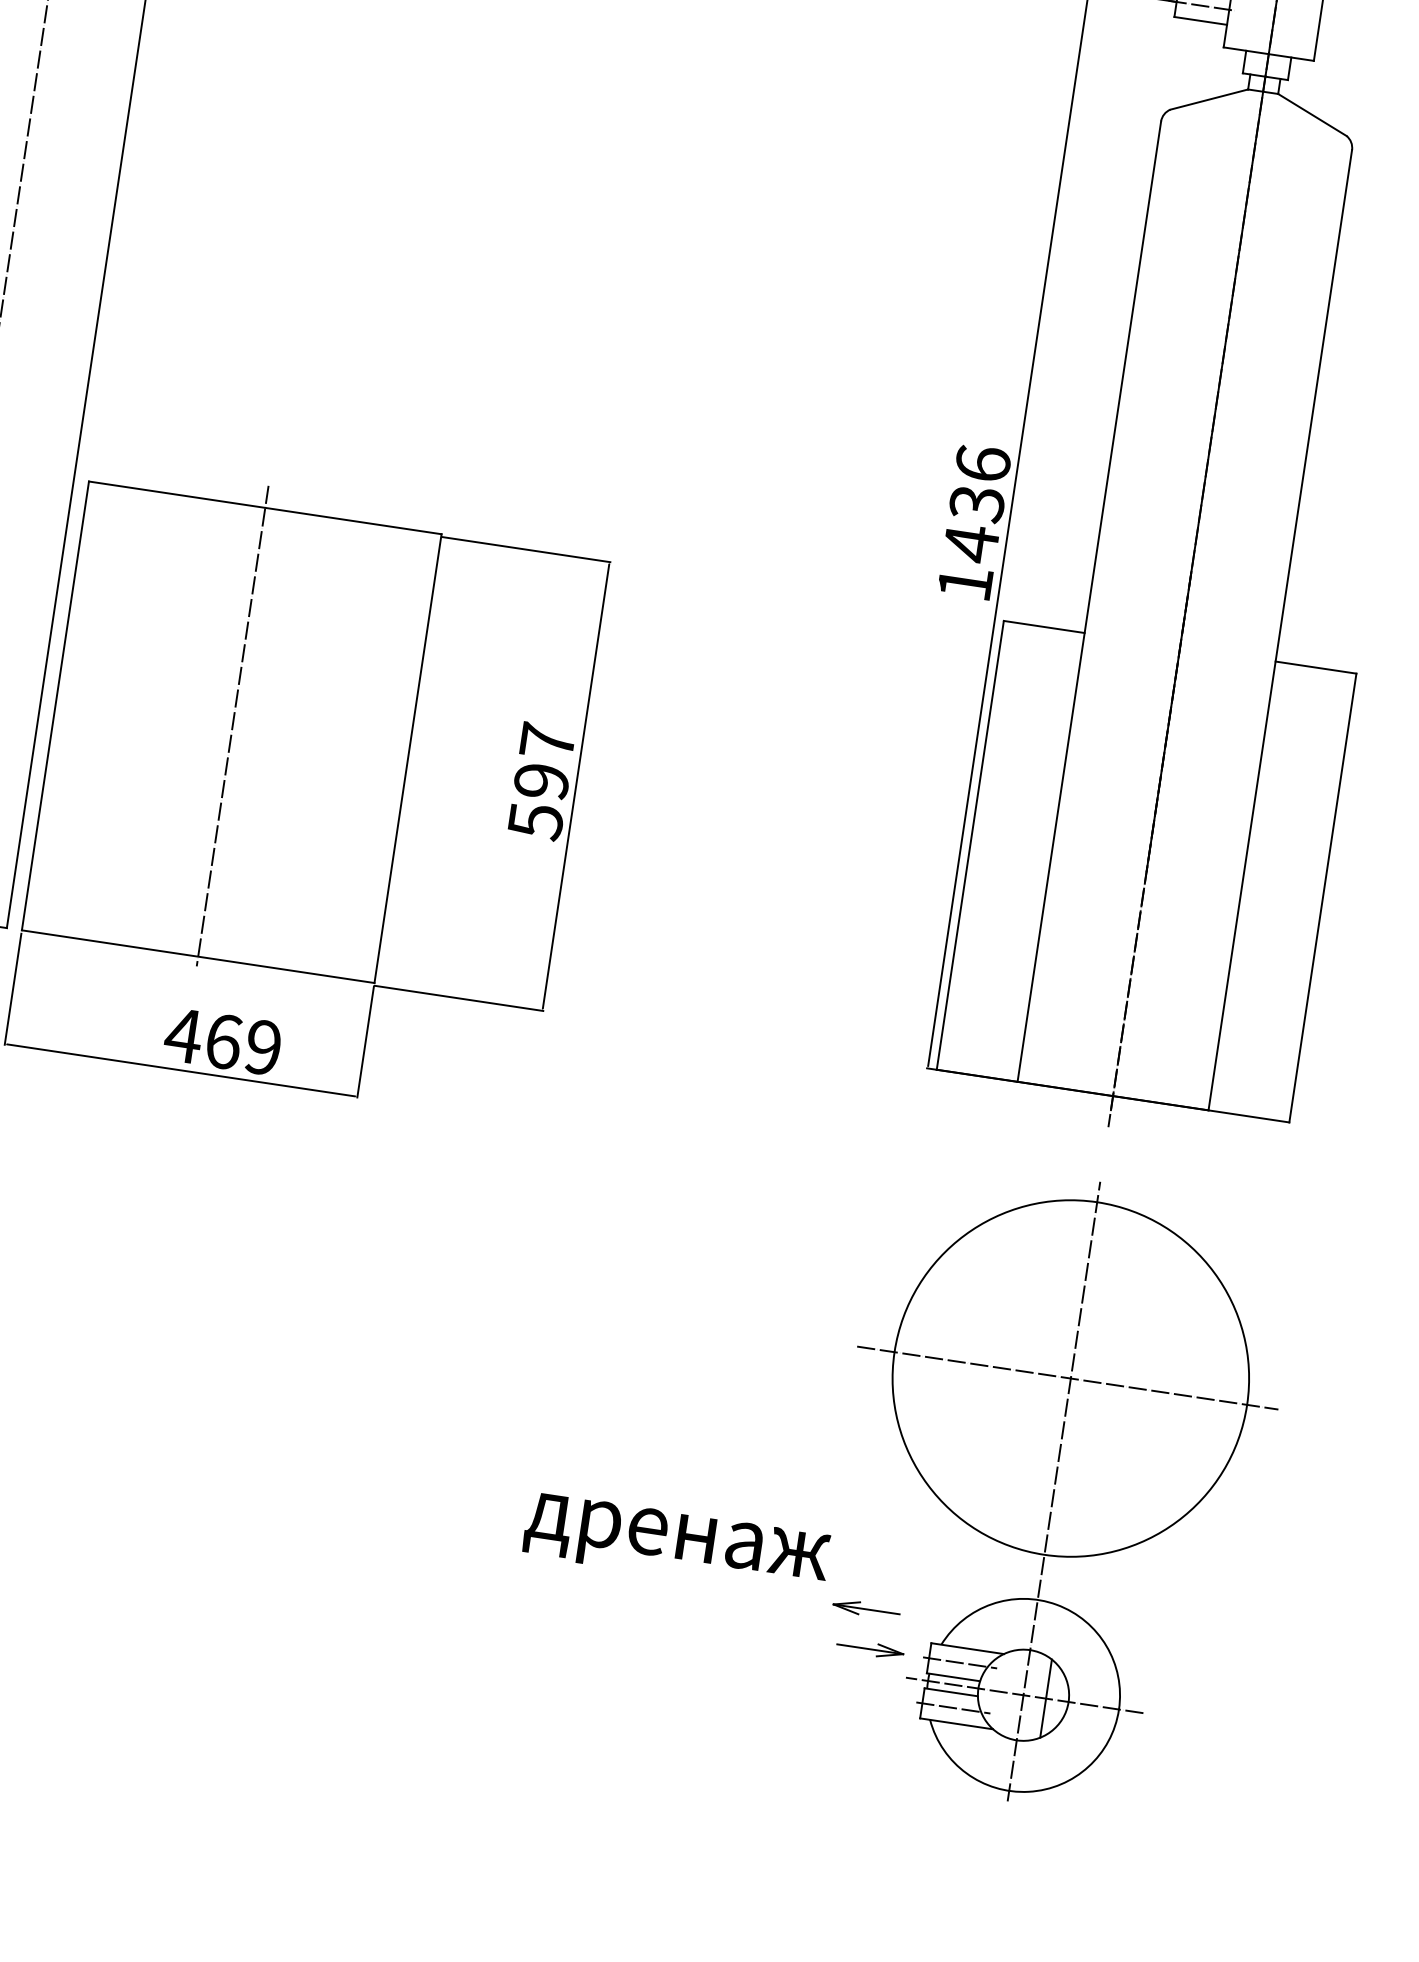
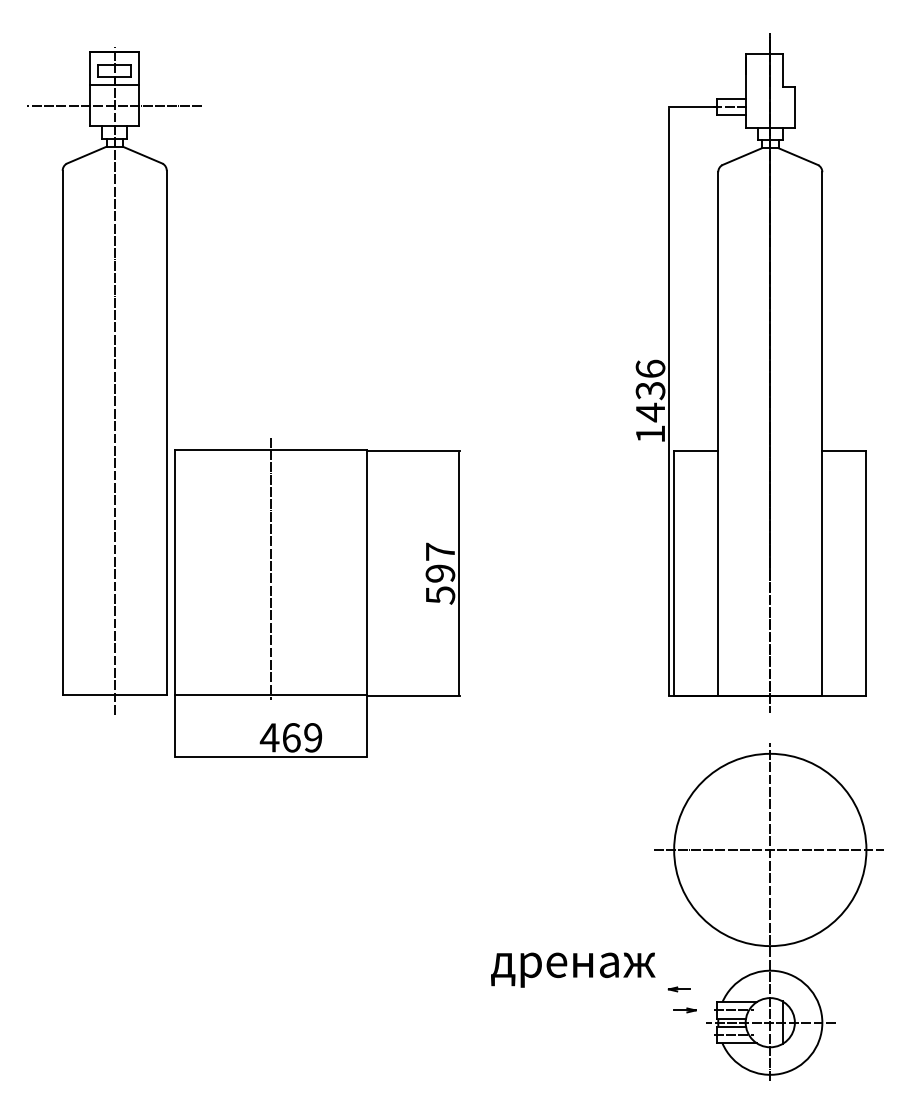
part: (866, 1609) -> (679, 989), size x0.6
part: (869, 1649) -> (684, 1010), size x0.6

